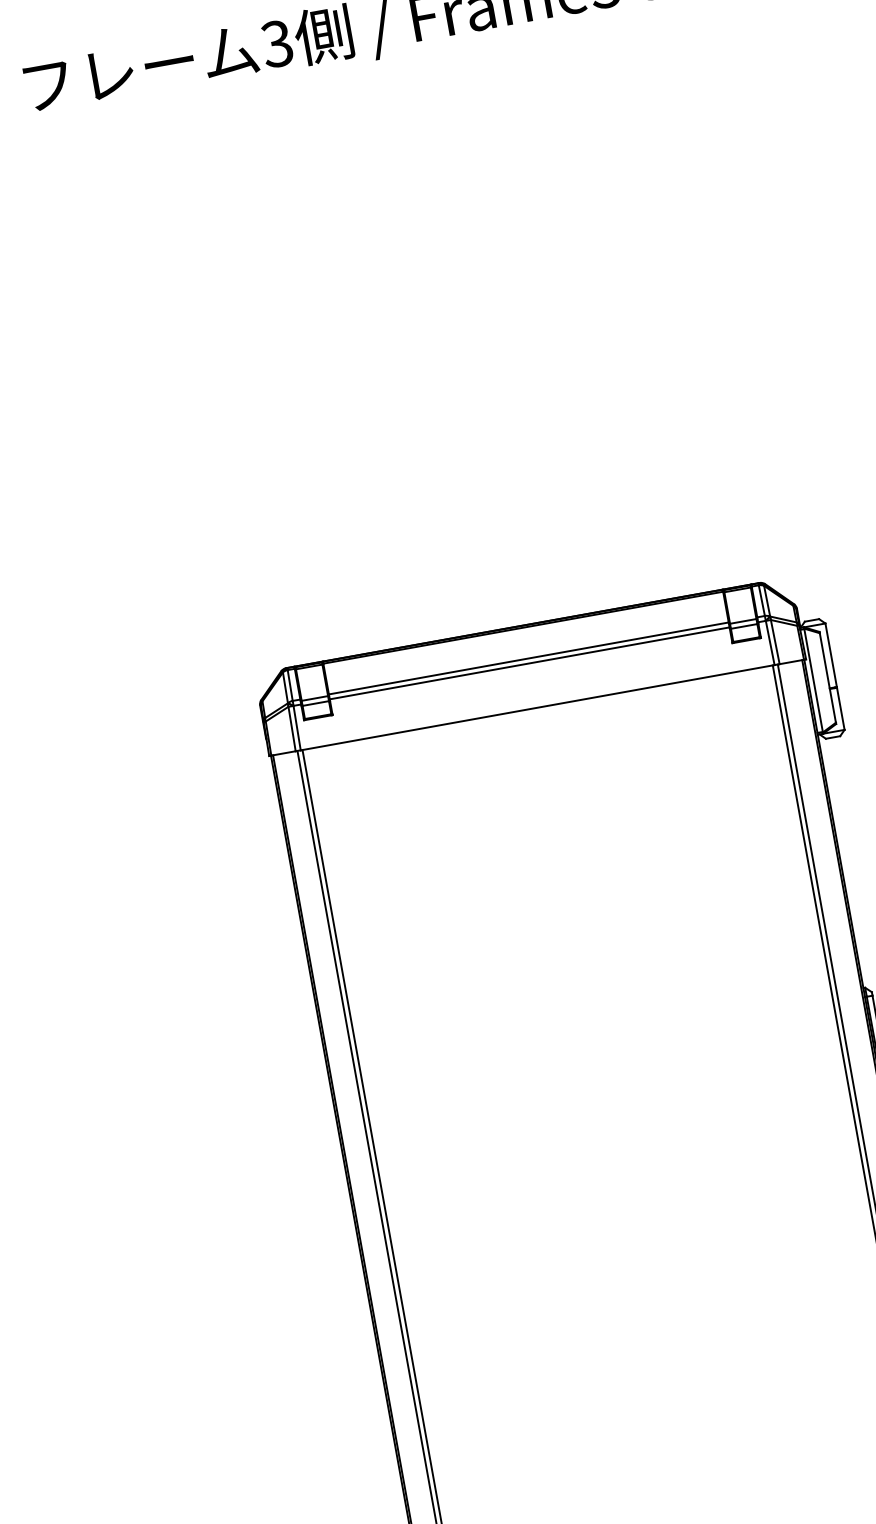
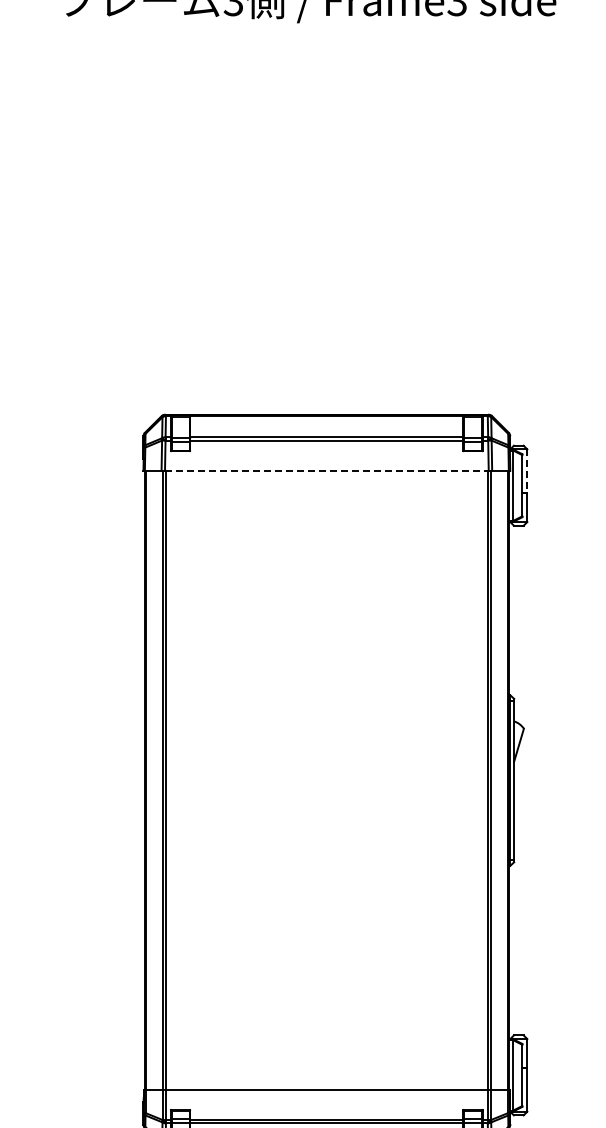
line: (831, 655) -> (527, 471), solid -> dashed
line: (537, 707) -> (326, 470), solid -> dashed

